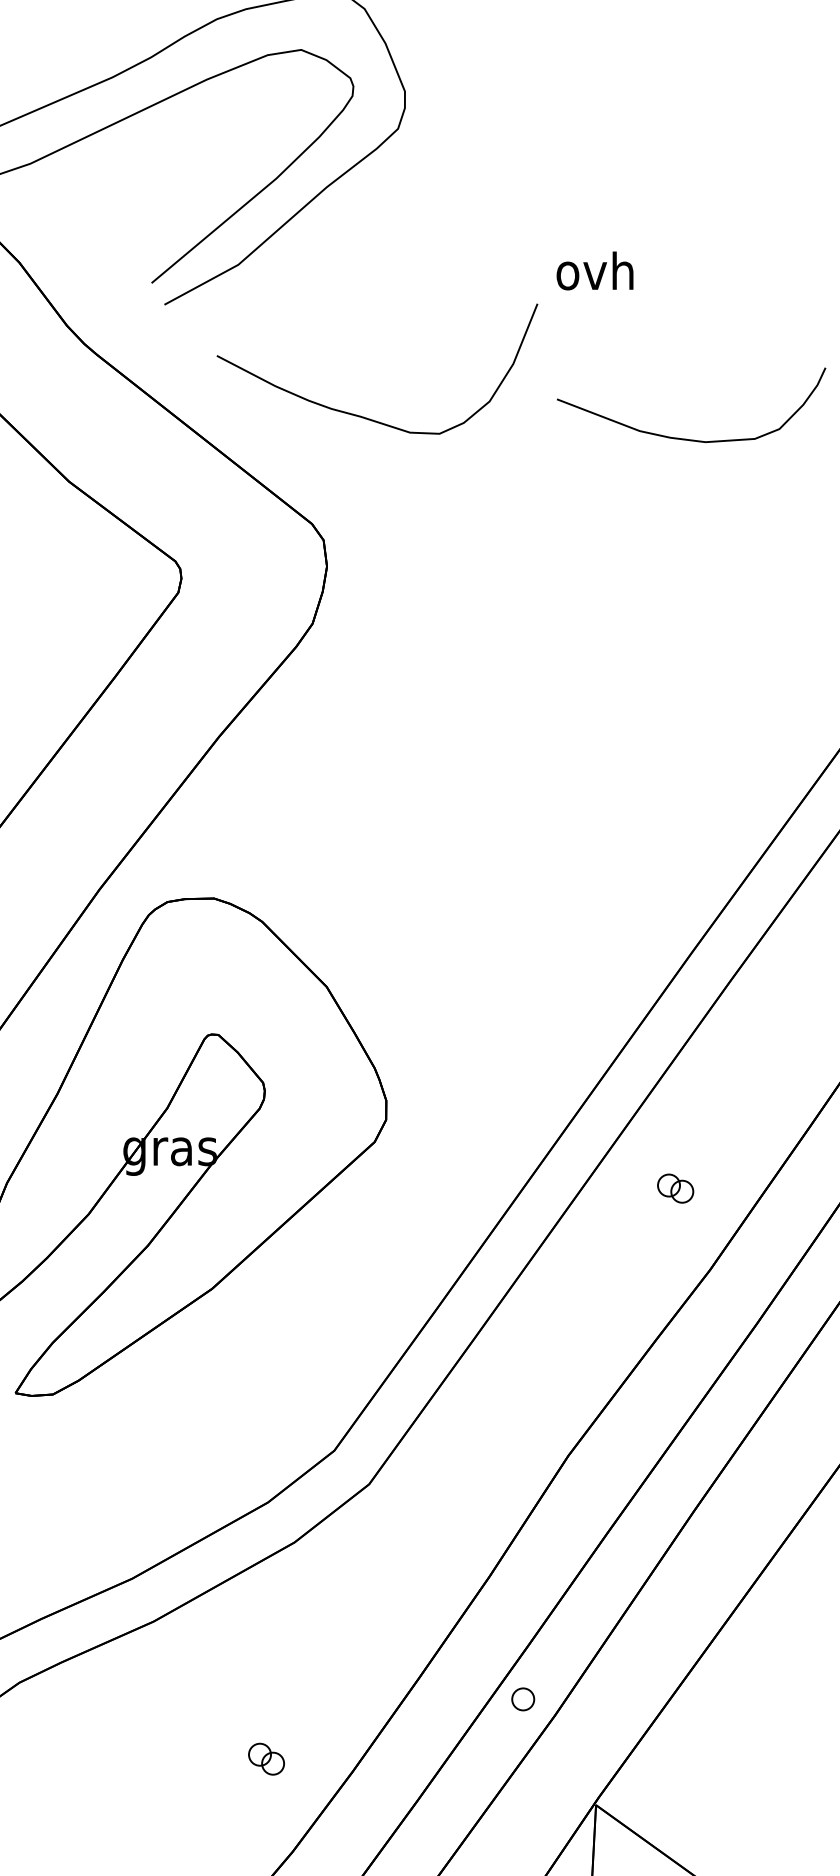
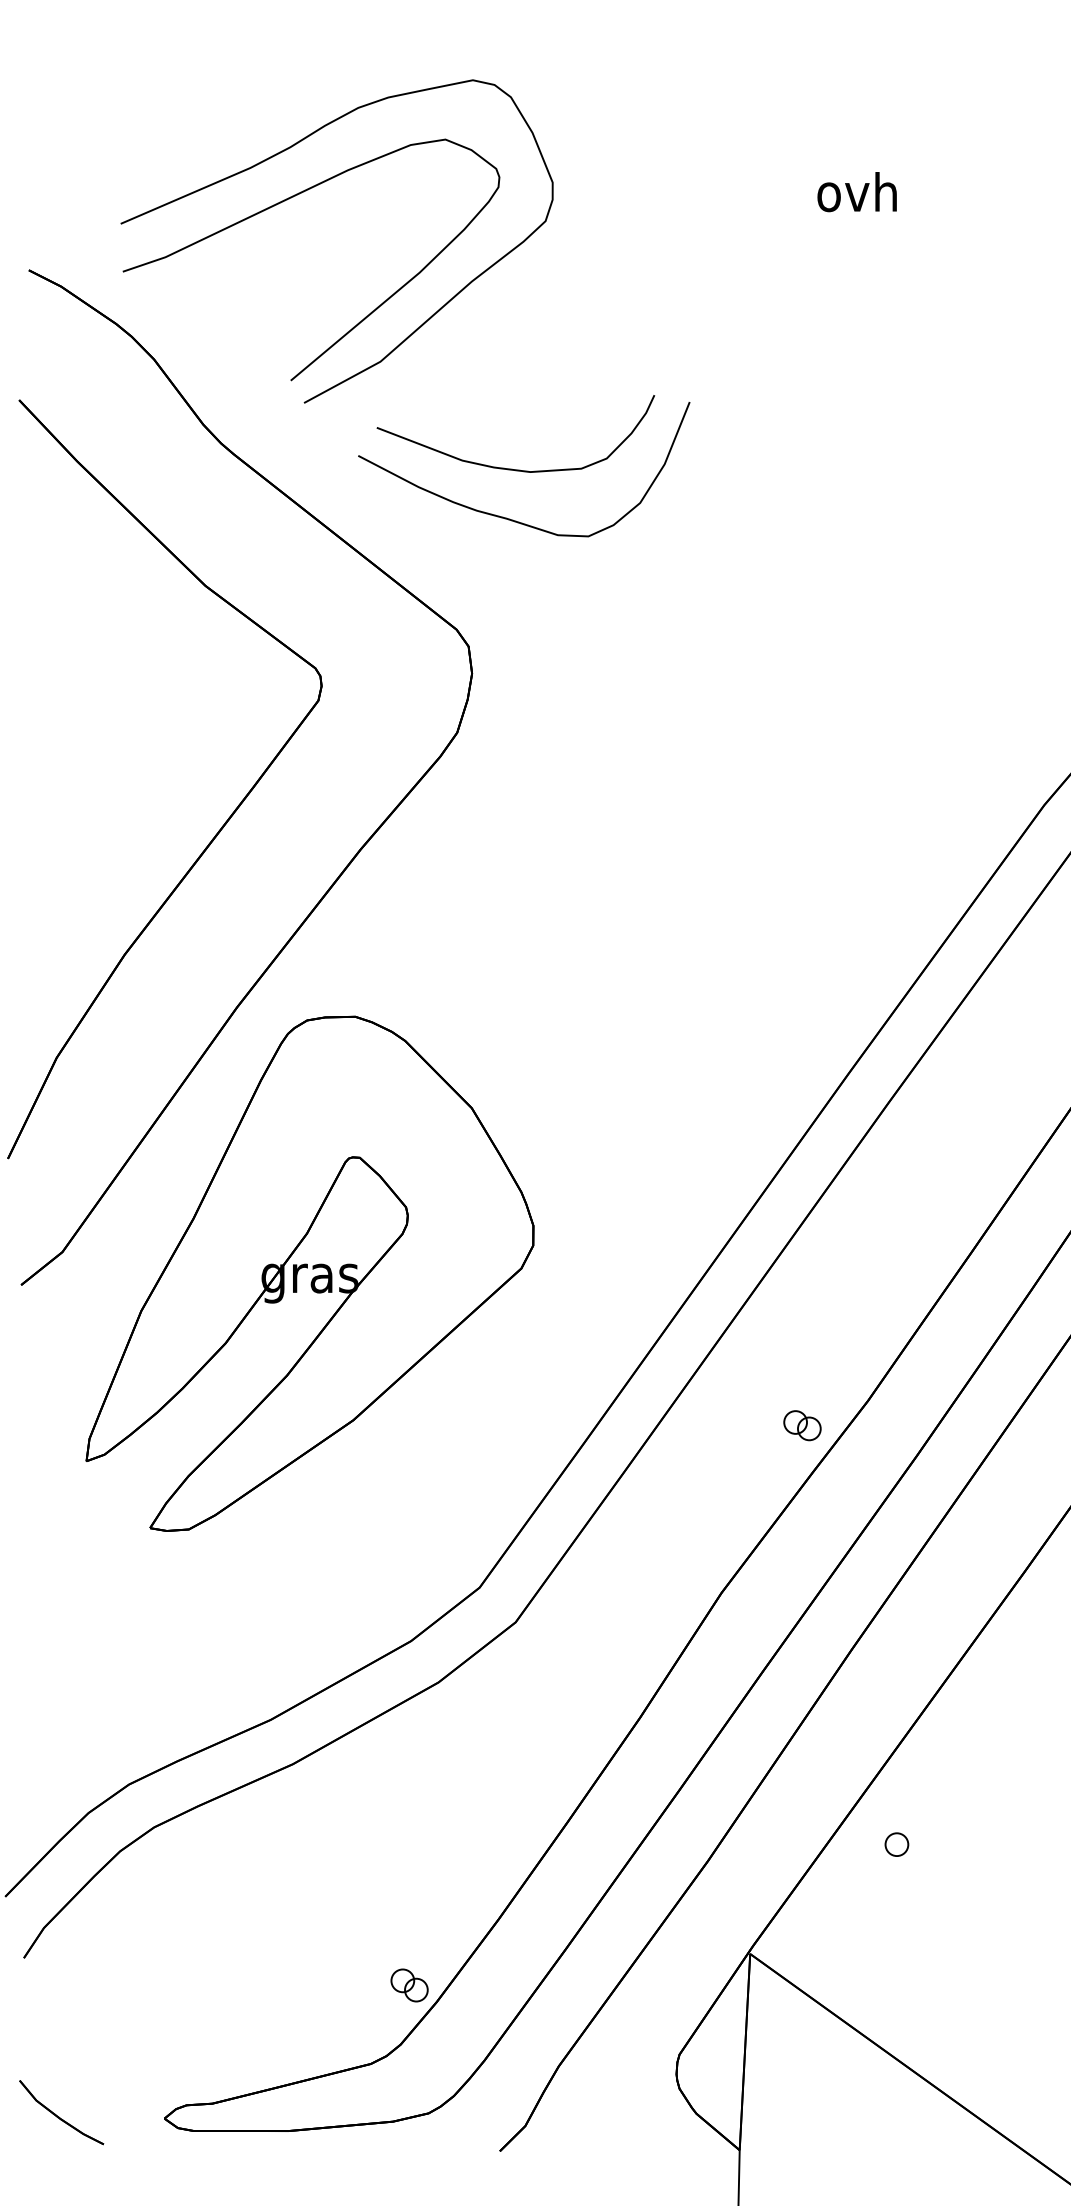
text: (594, 271) -> (856, 192), moved
curve: (688, 438) -> (512, 468), moved
part: (675, 1188) -> (802, 1425), moved
part: (522, 1699) -> (896, 1844), moved
part: (266, 1759) -> (409, 1985), moved

